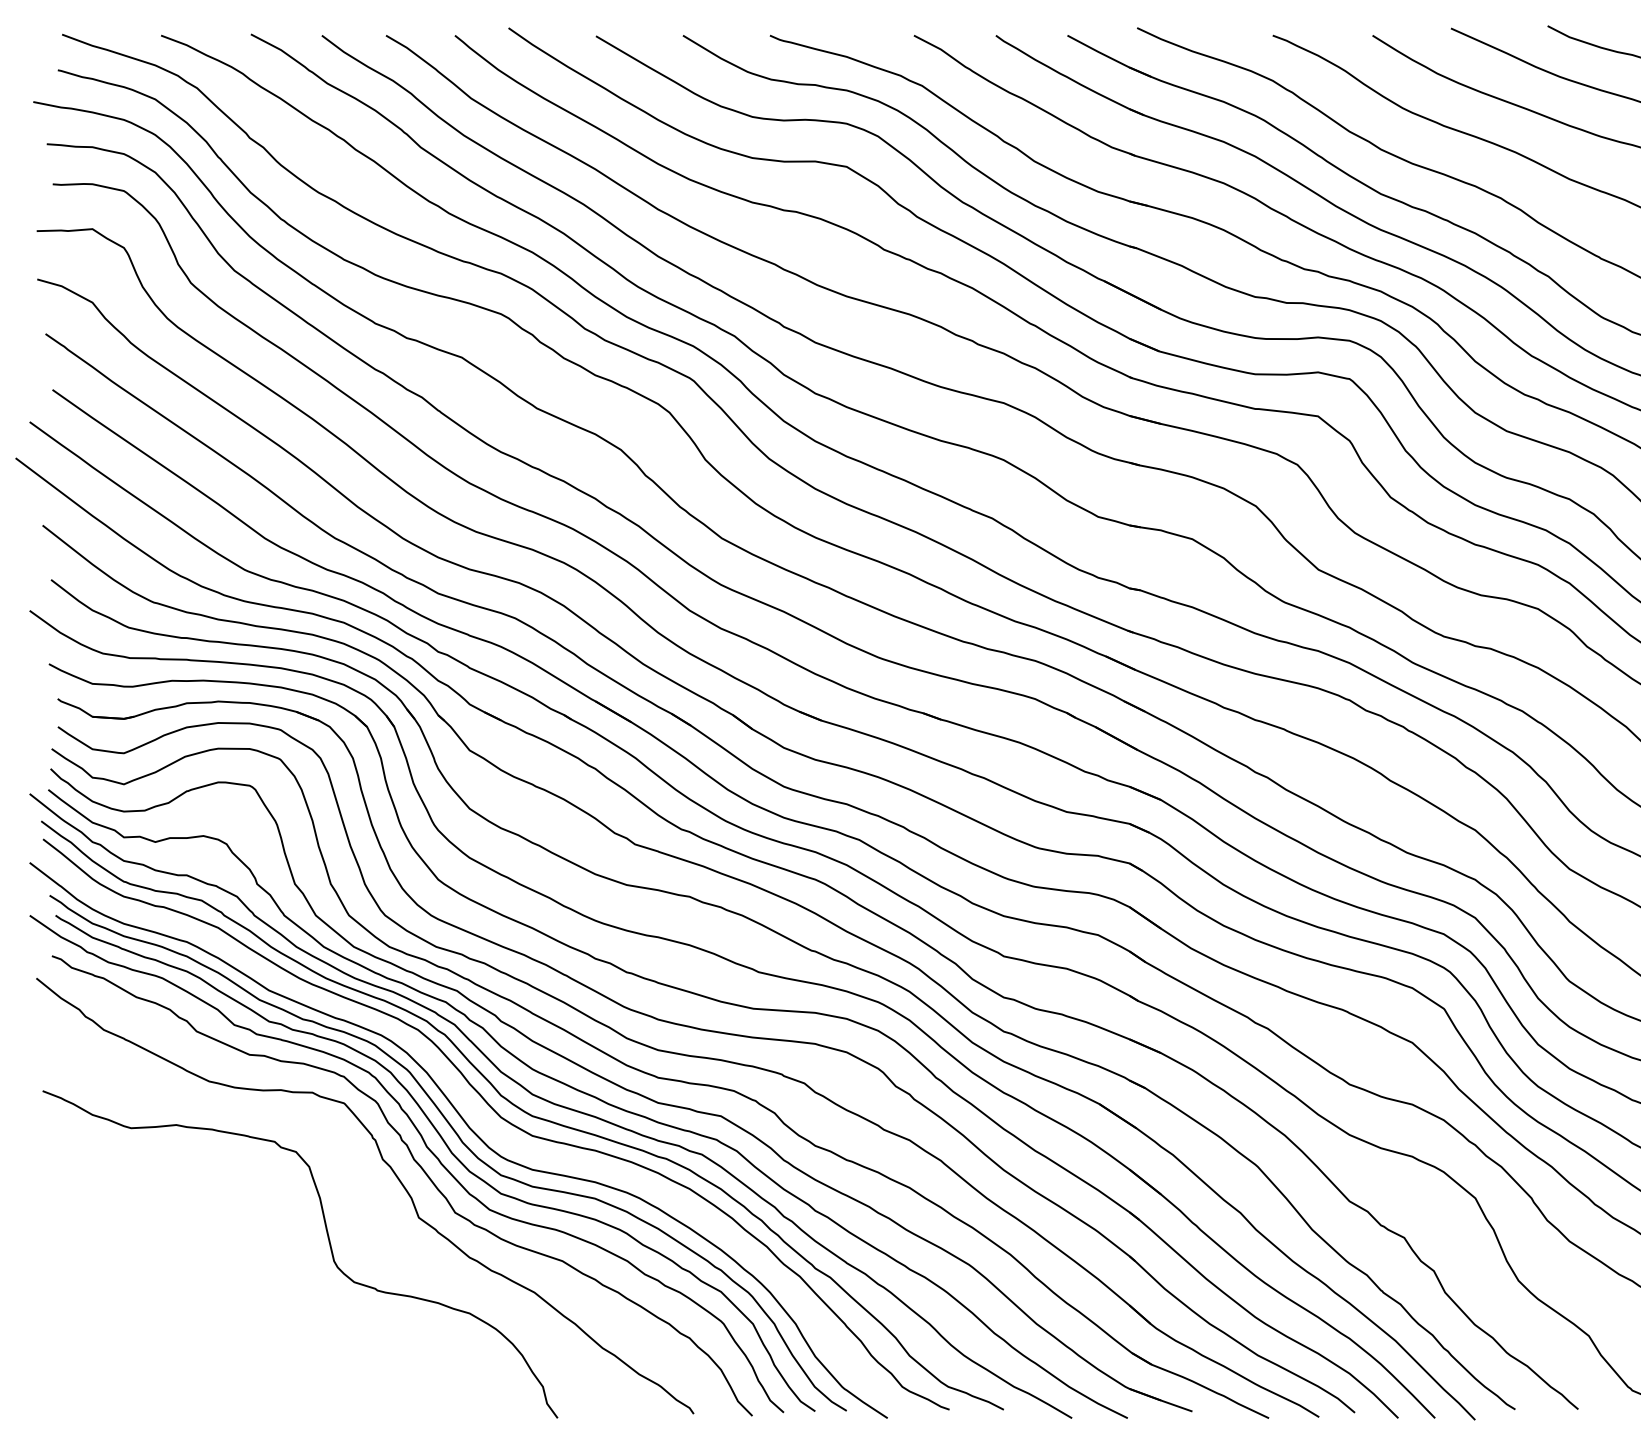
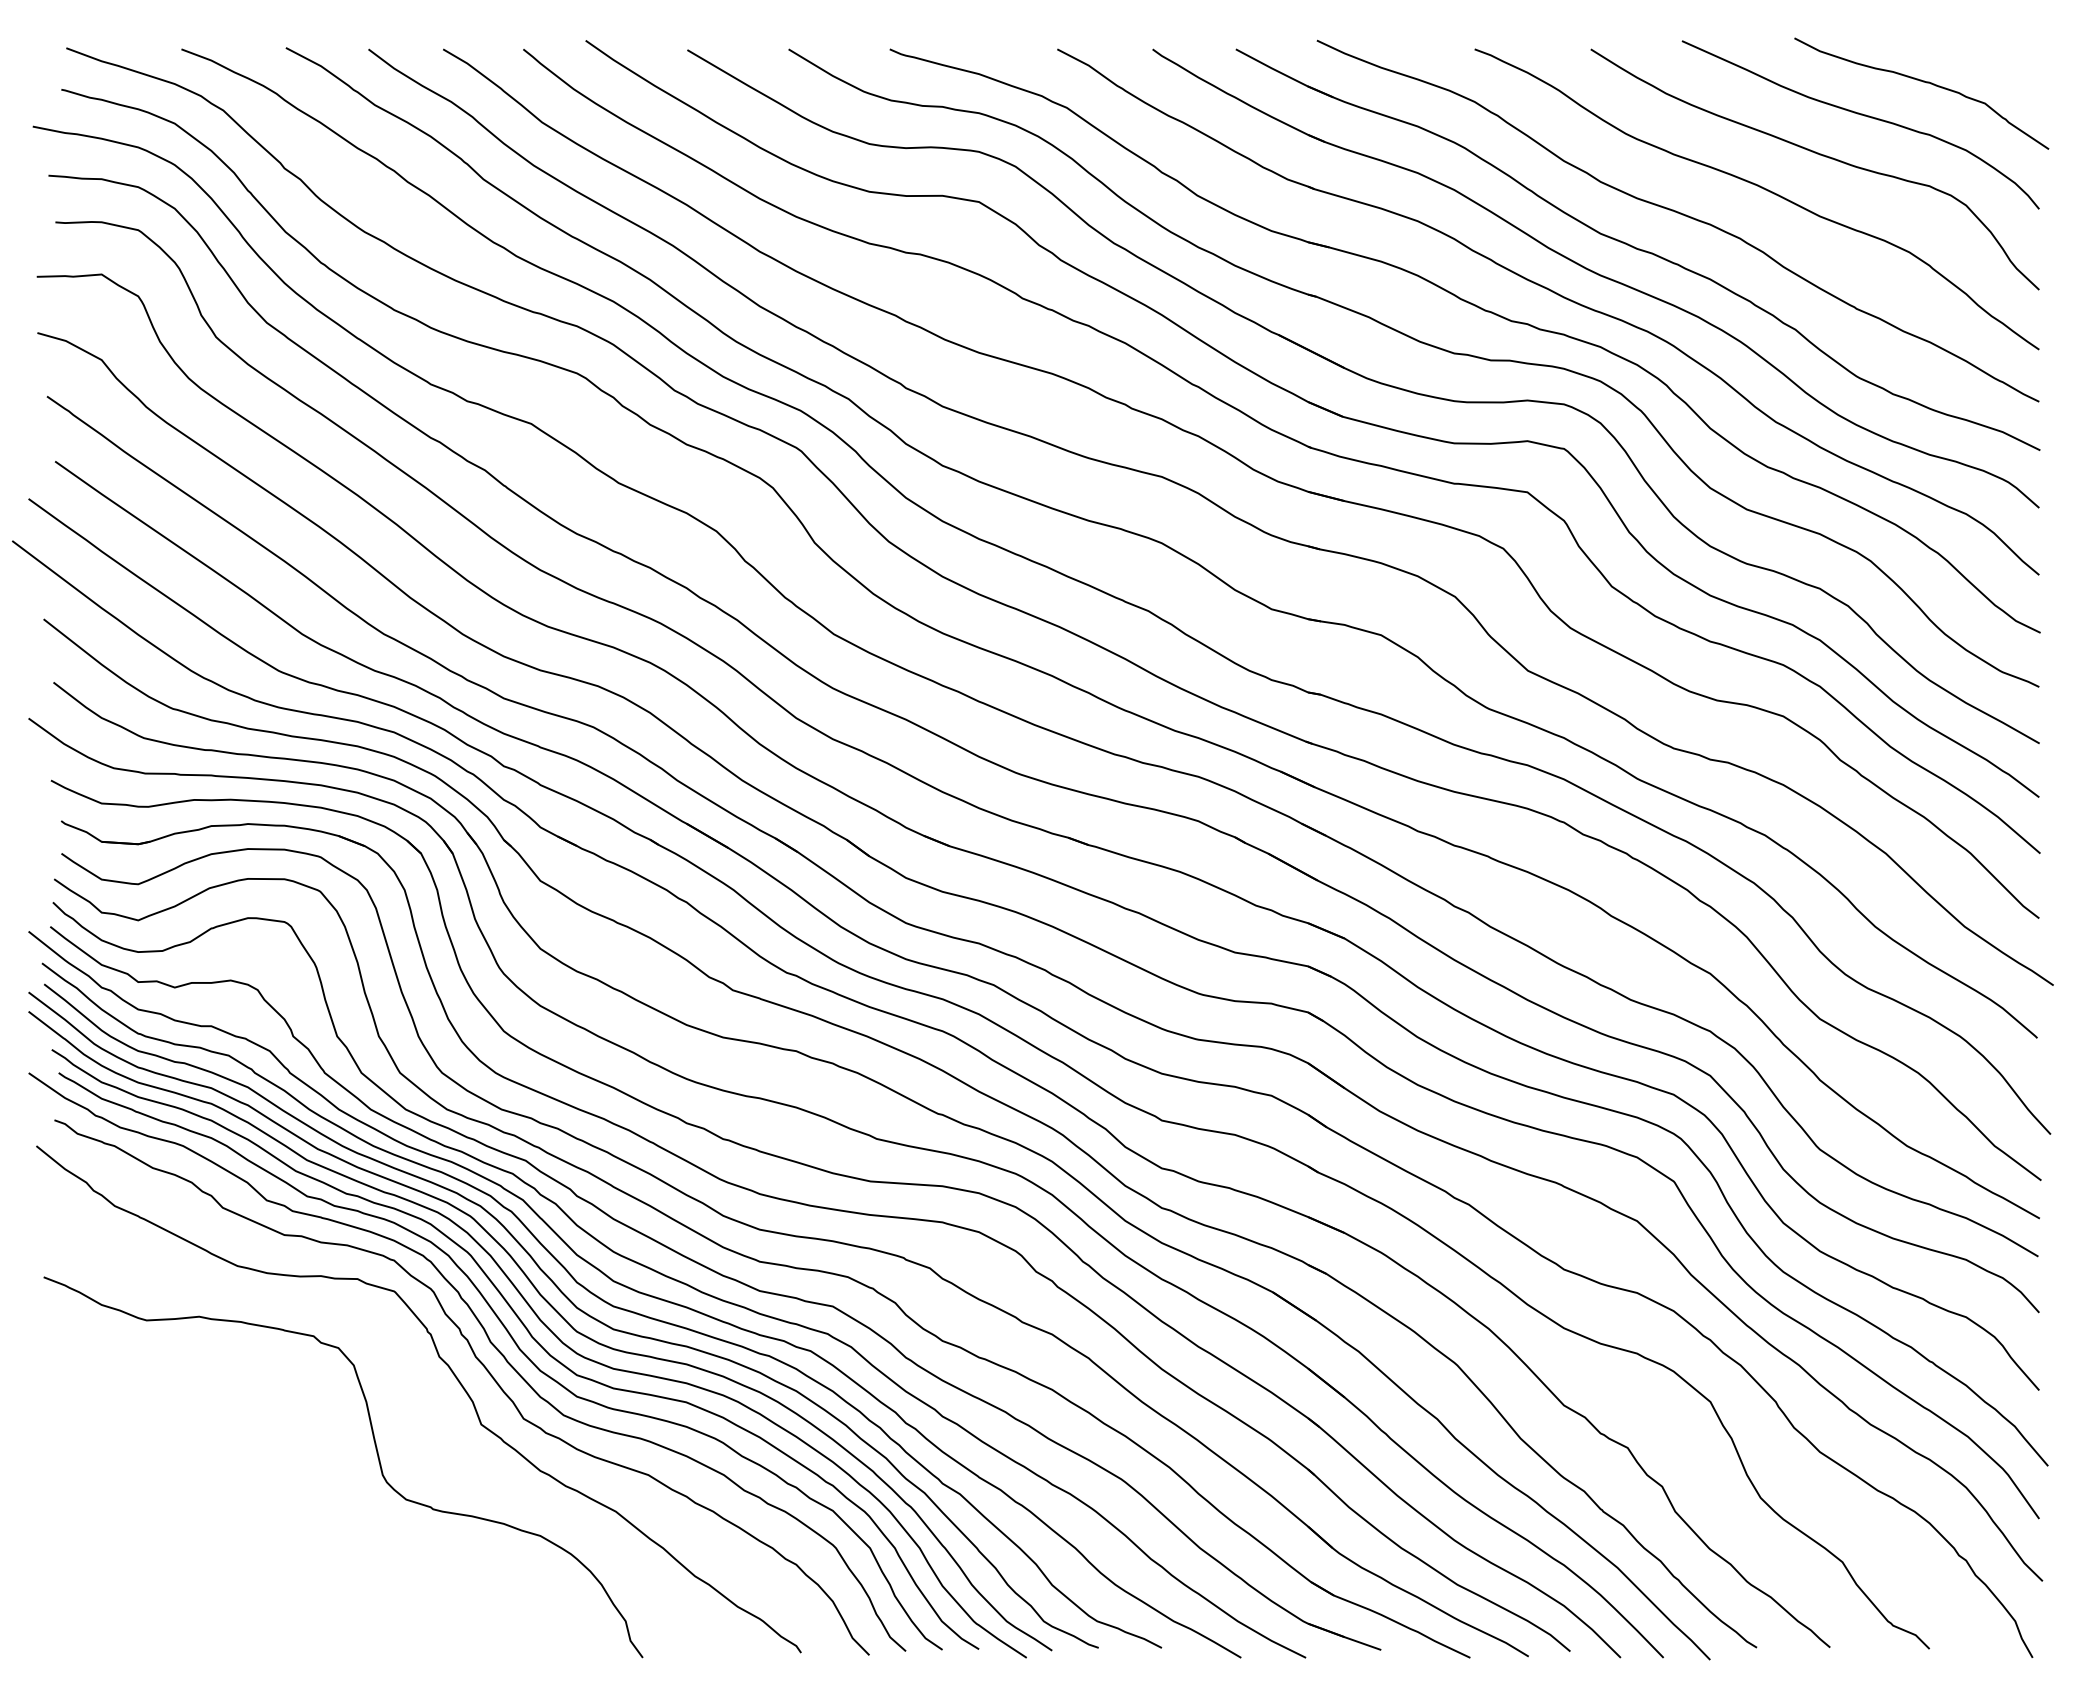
curve: (480, 1117) -> (552, 1308), added

